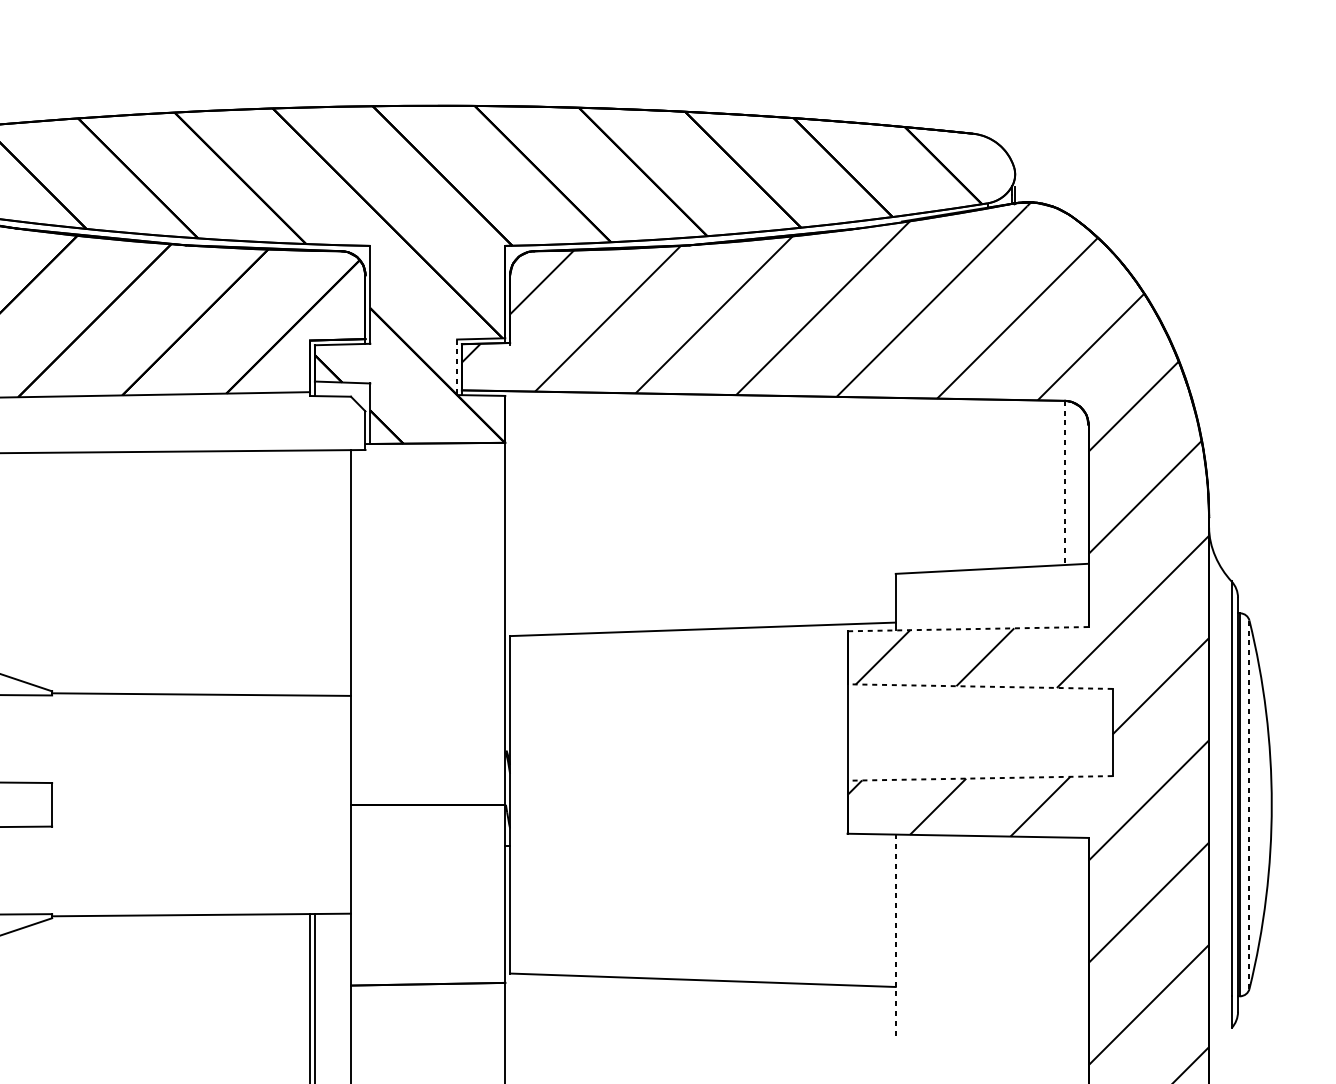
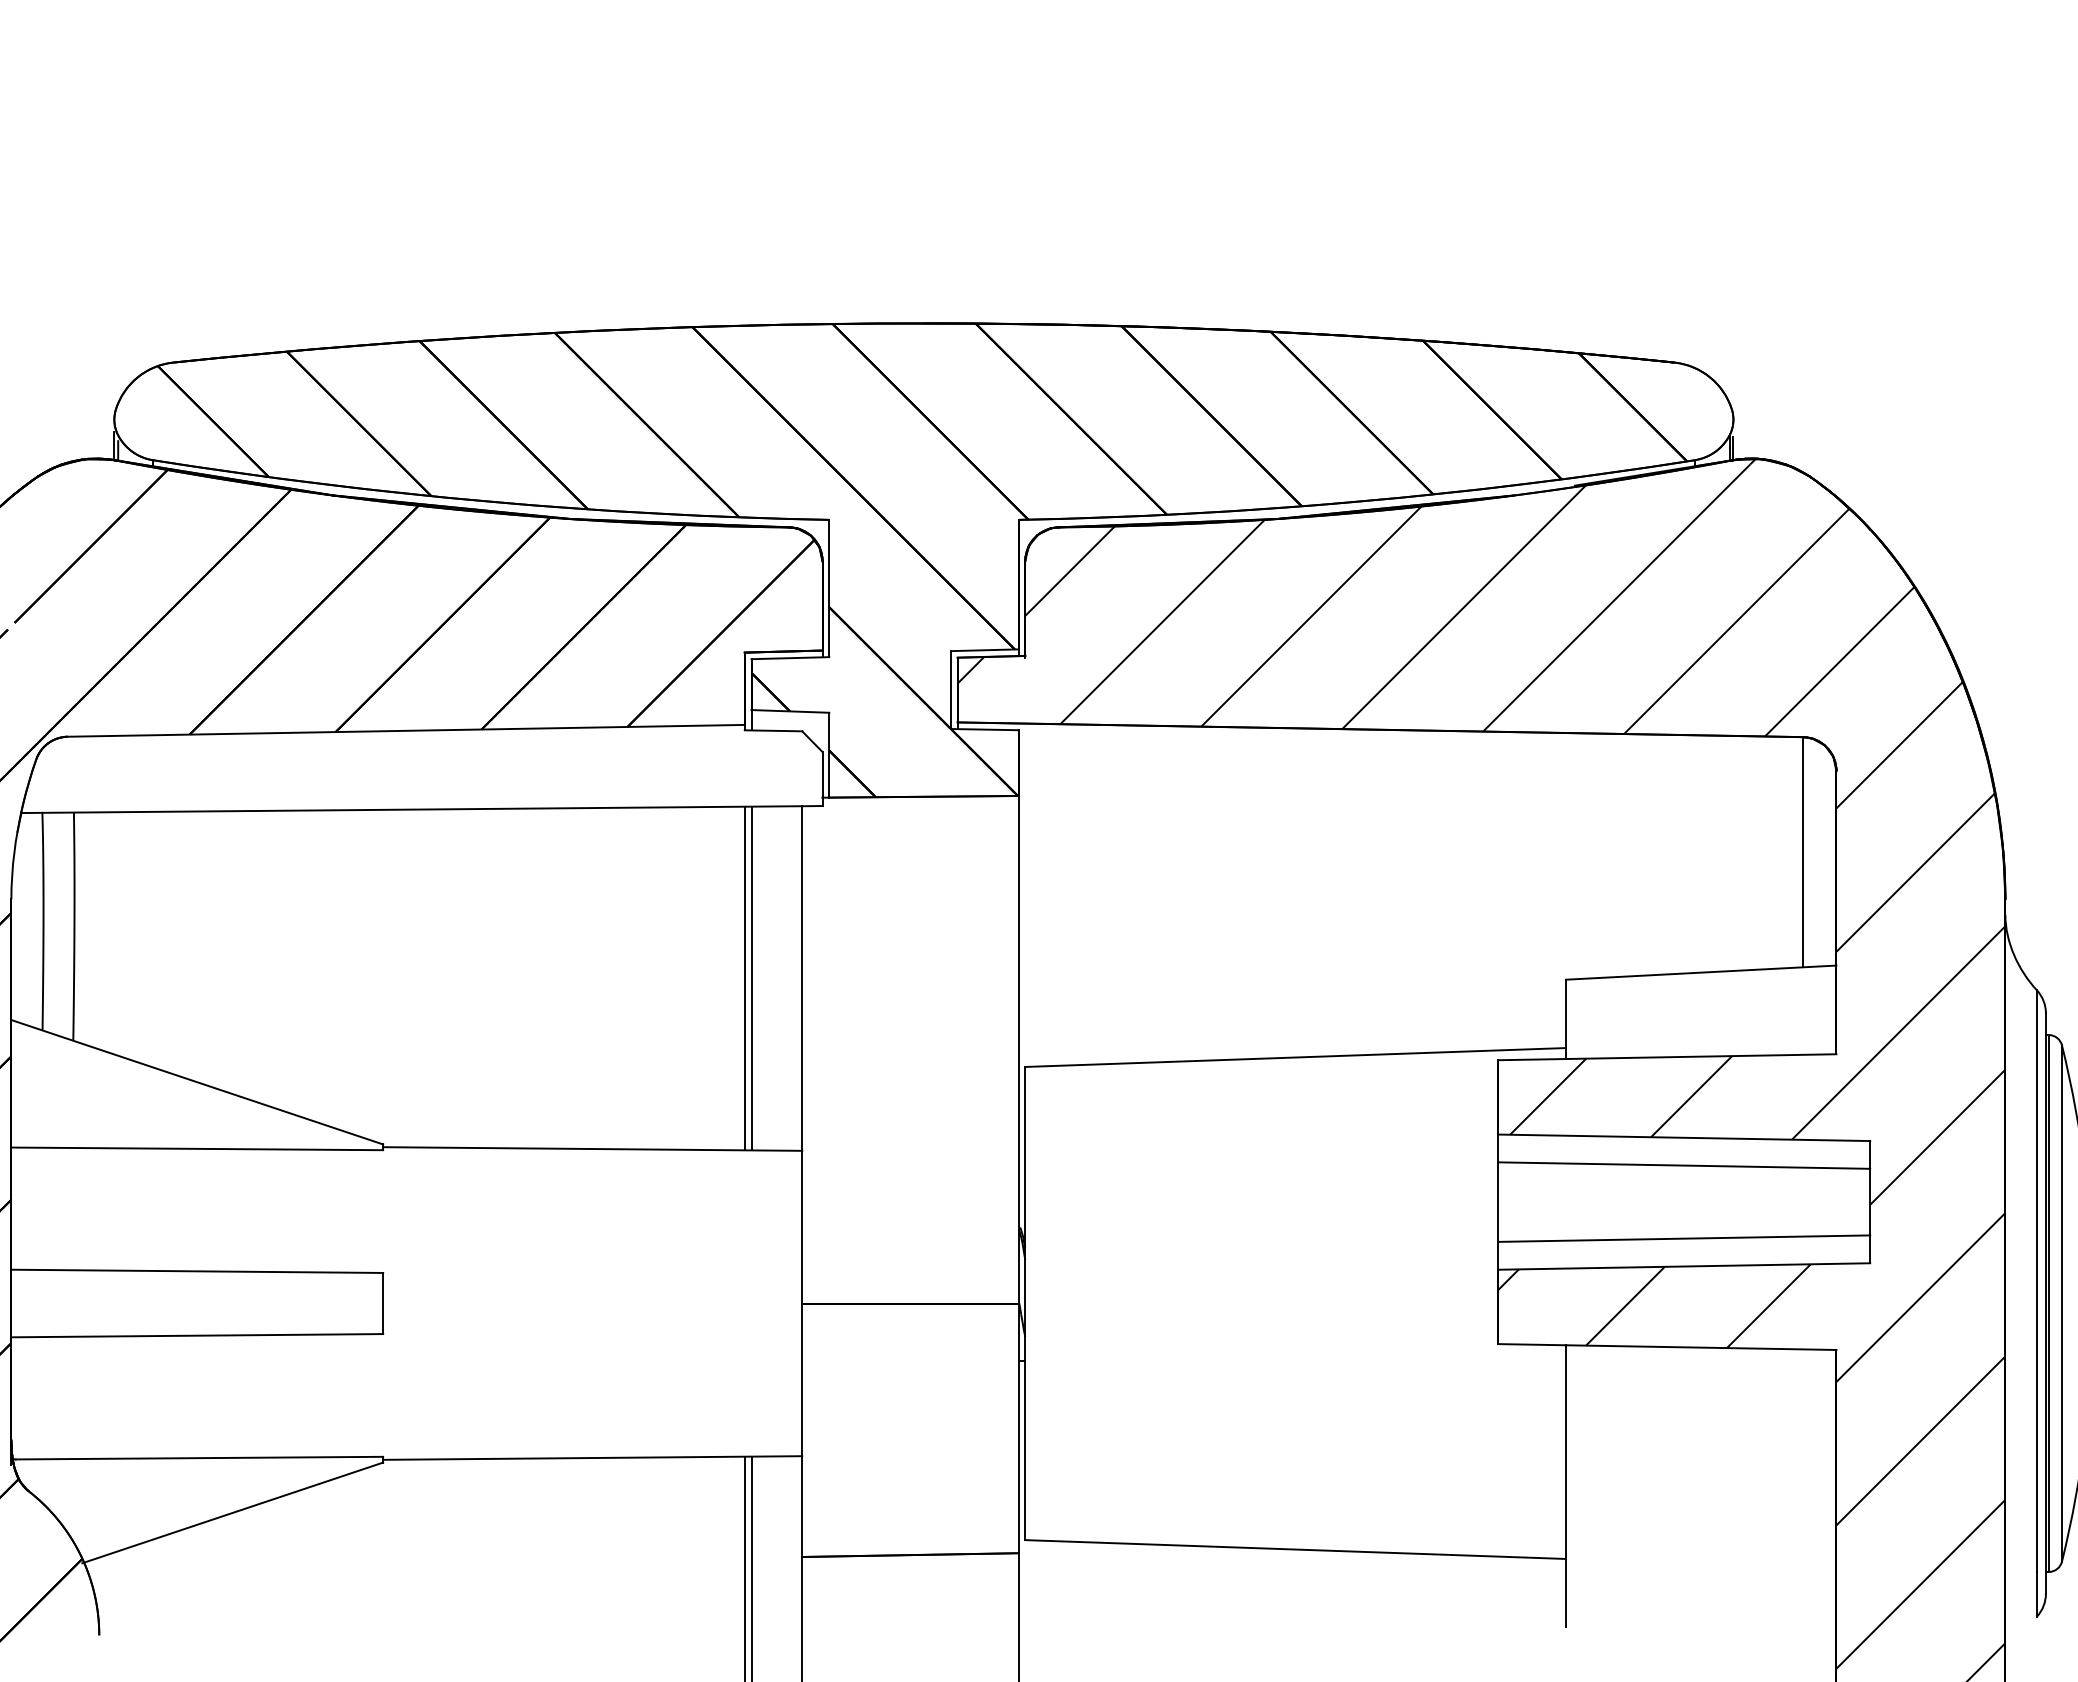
line: (456, 367) -> (950, 690), dashed -> solid
line: (1065, 483) -> (1803, 852), dashed -> solid
line: (309, 573) -> (744, 978), added
line: (314, 573) -> (751, 978), added
line: (967, 629) -> (1666, 1057), dashed -> solid
line: (980, 686) -> (1684, 1137), dashed -> solid
line: (980, 706) -> (1684, 1165), added
line: (980, 758) -> (1684, 1238), added
line: (980, 778) -> (1684, 1266), dashed -> solid
line: (1249, 805) -> (2061, 1304), dashed -> solid
line: (896, 934) -> (1566, 1485), dashed -> solid

